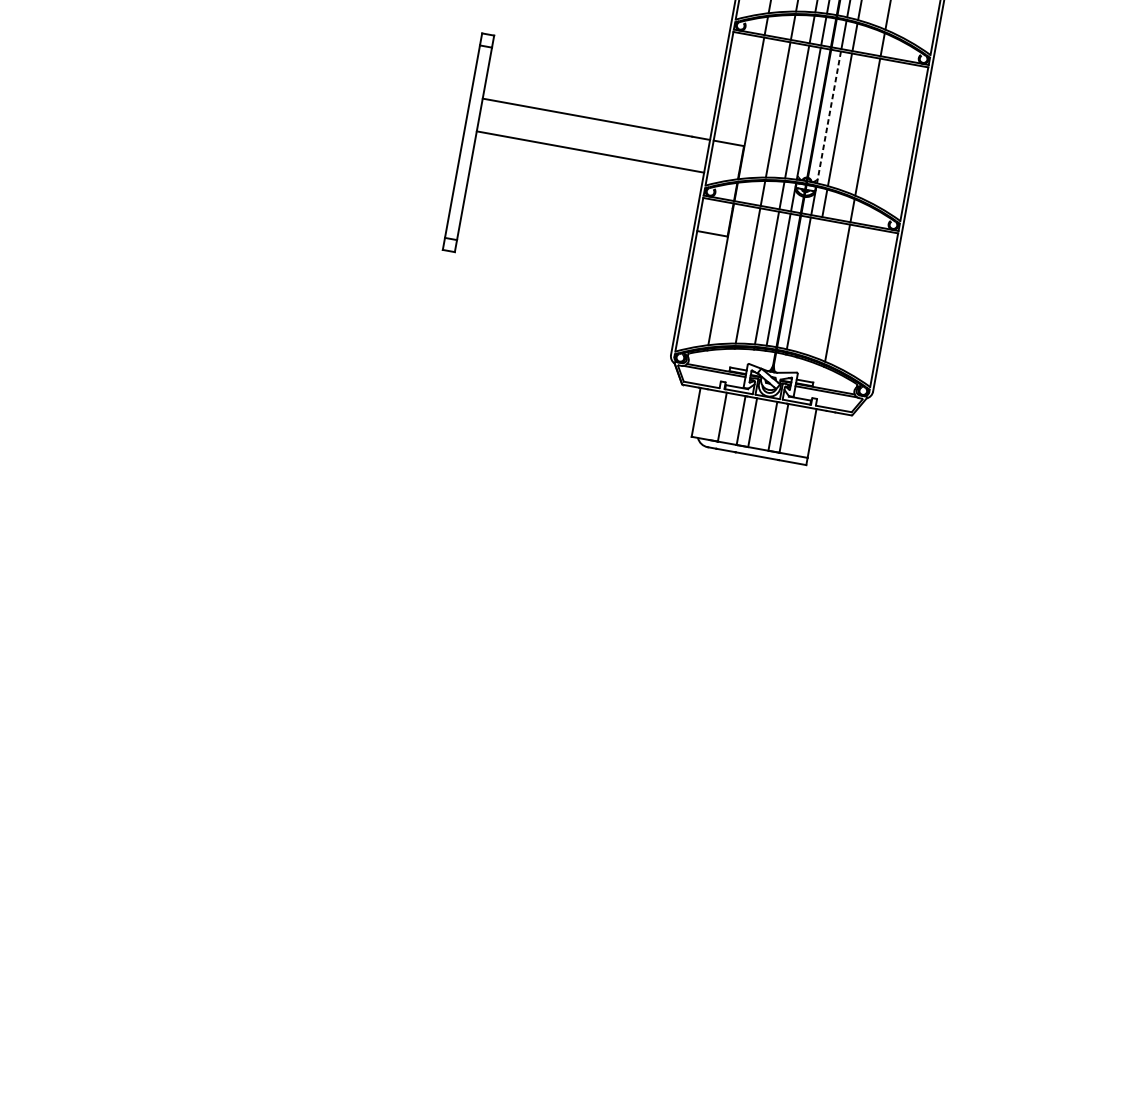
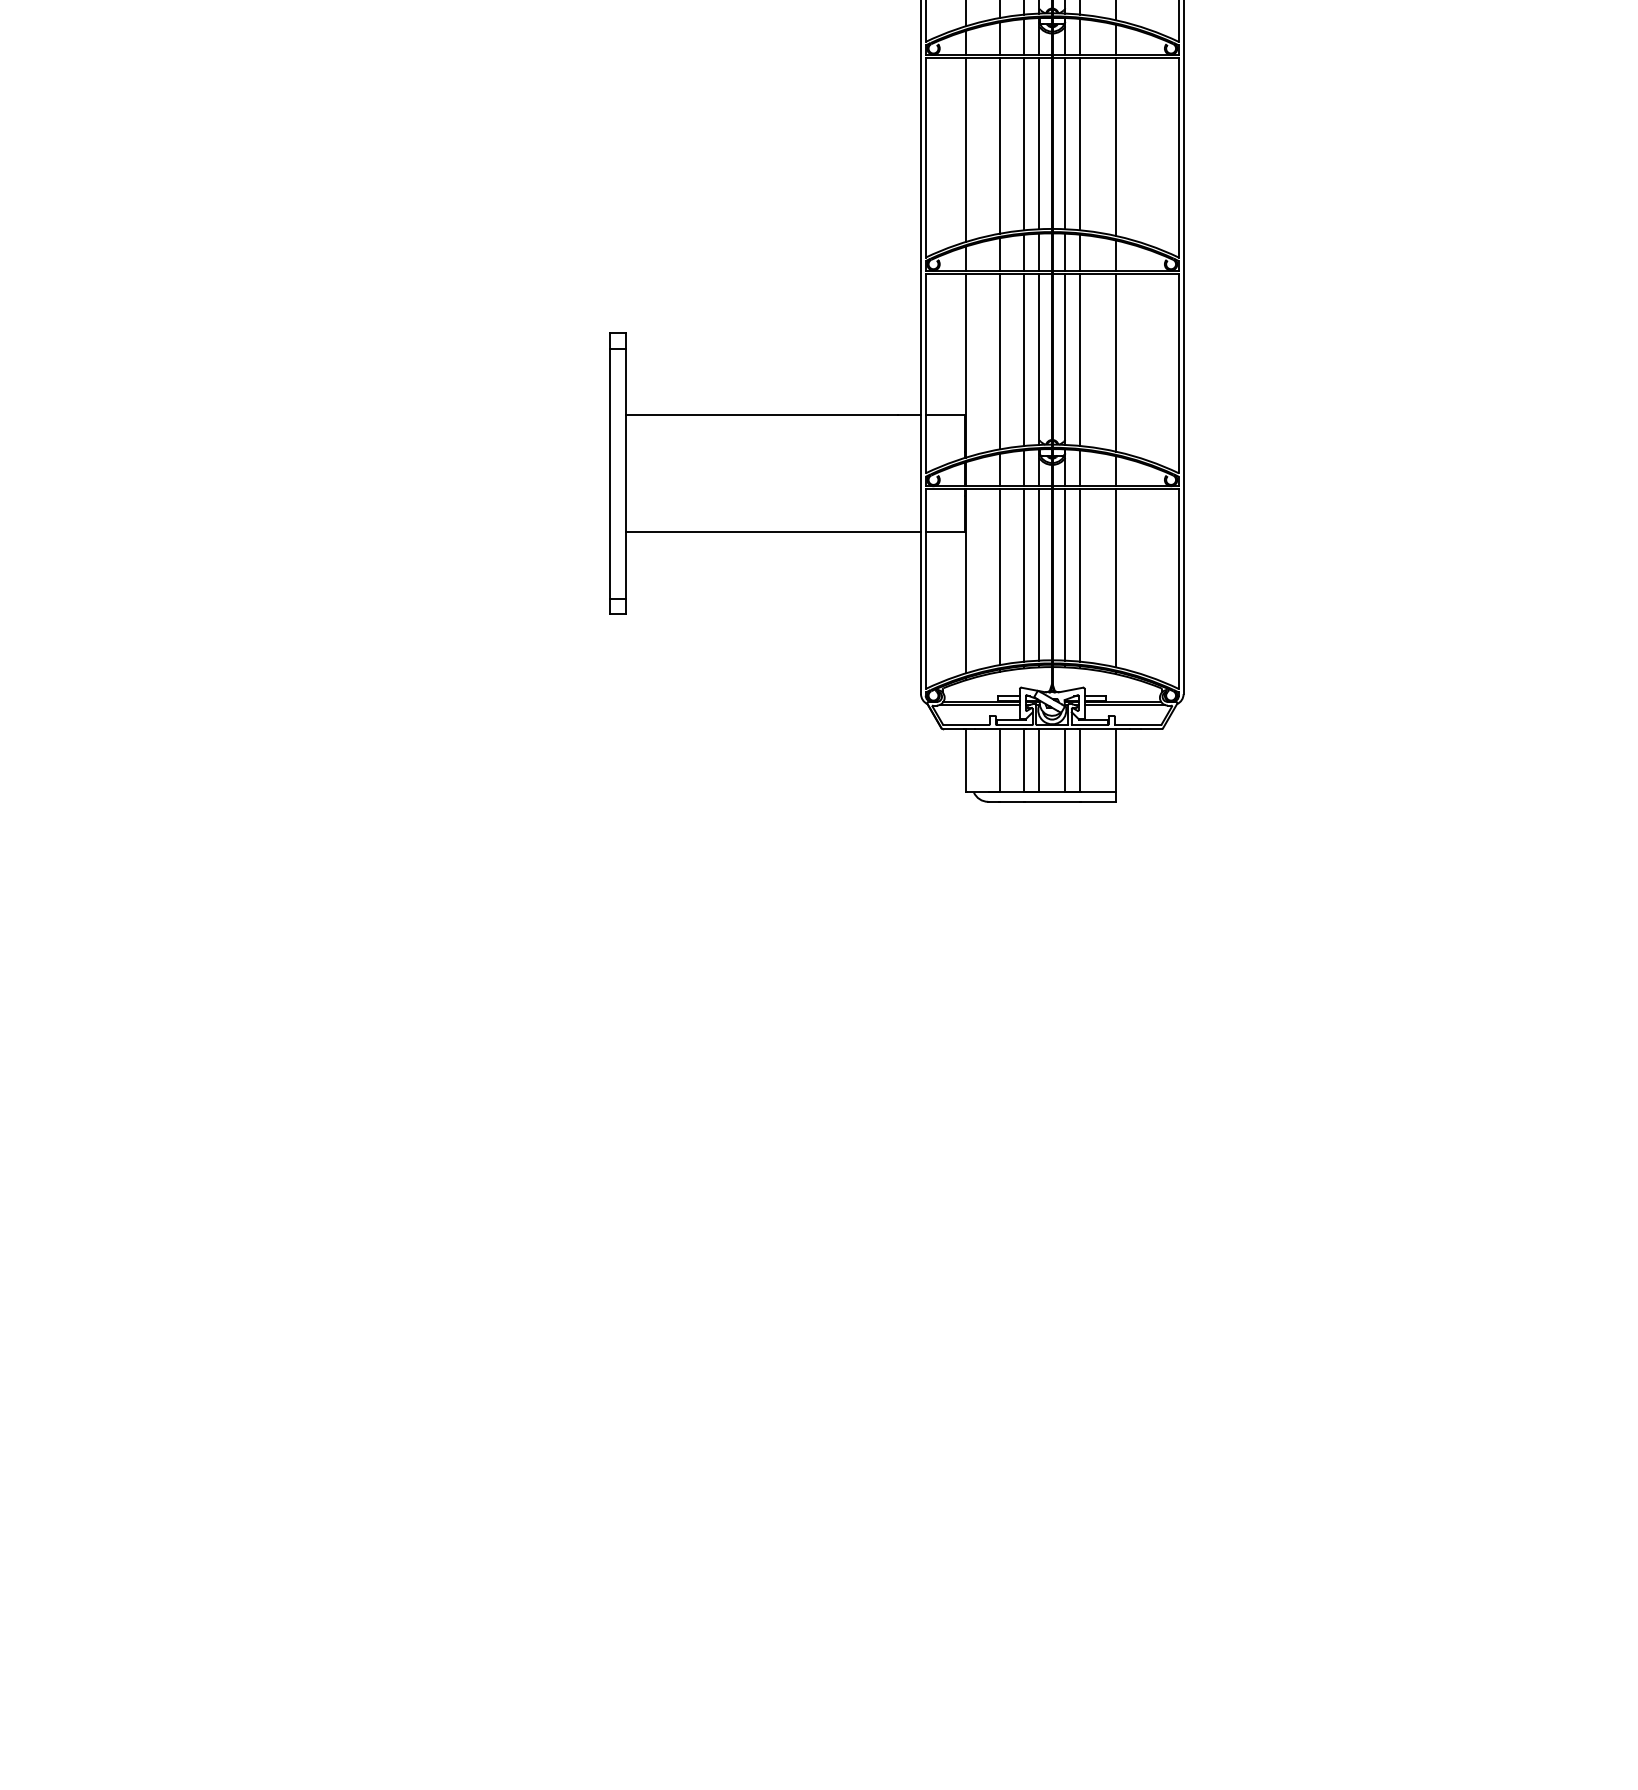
line: (829, 117) -> (1065, 359), dashed -> solid
line: (590, 152) -> (773, 532), moved
line: (809, 285) -> (1079, 575), added

